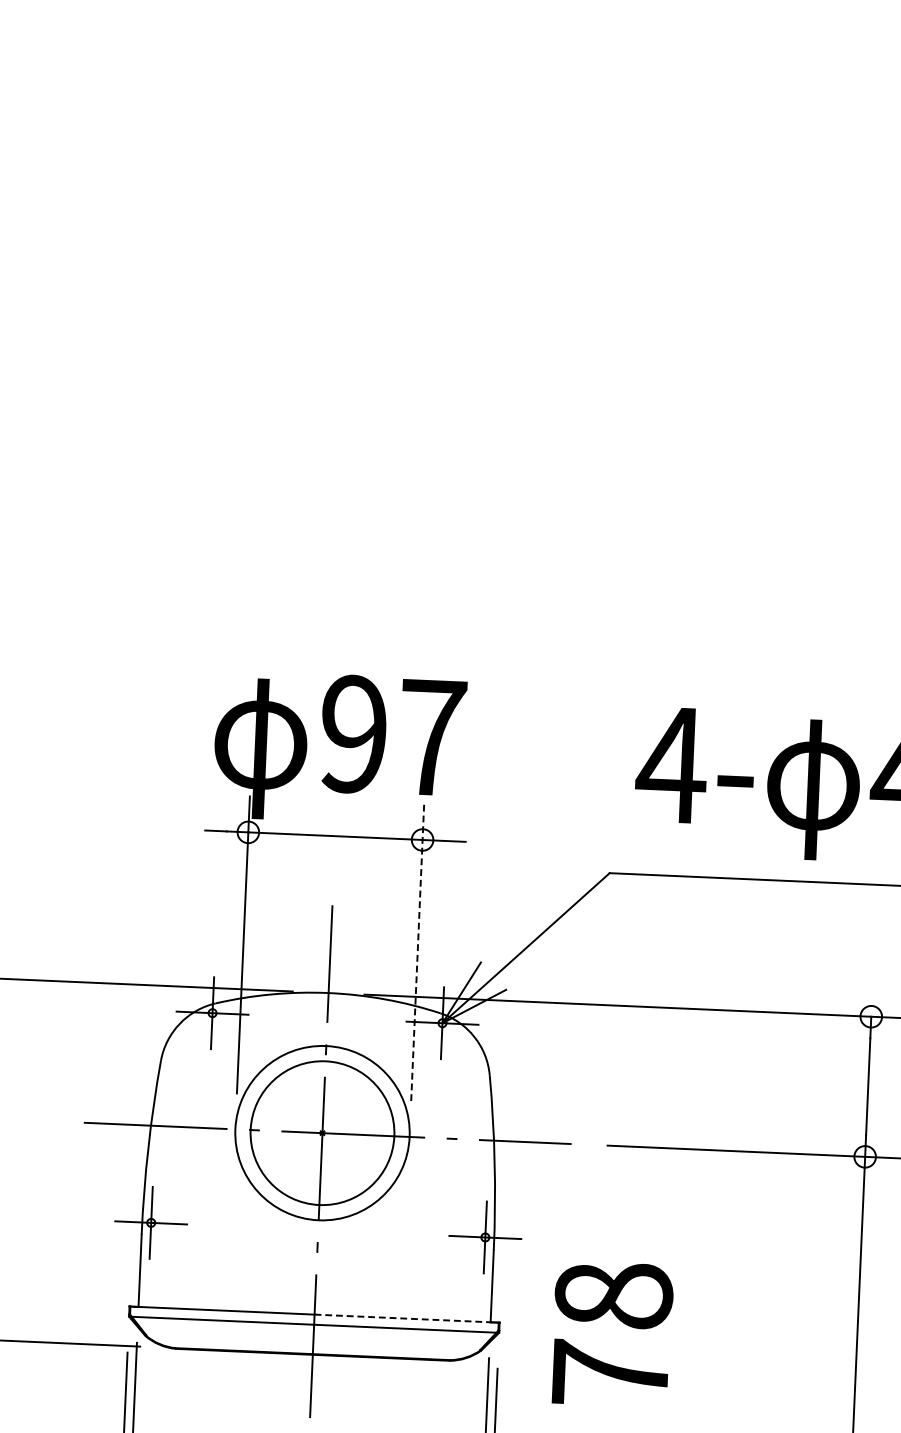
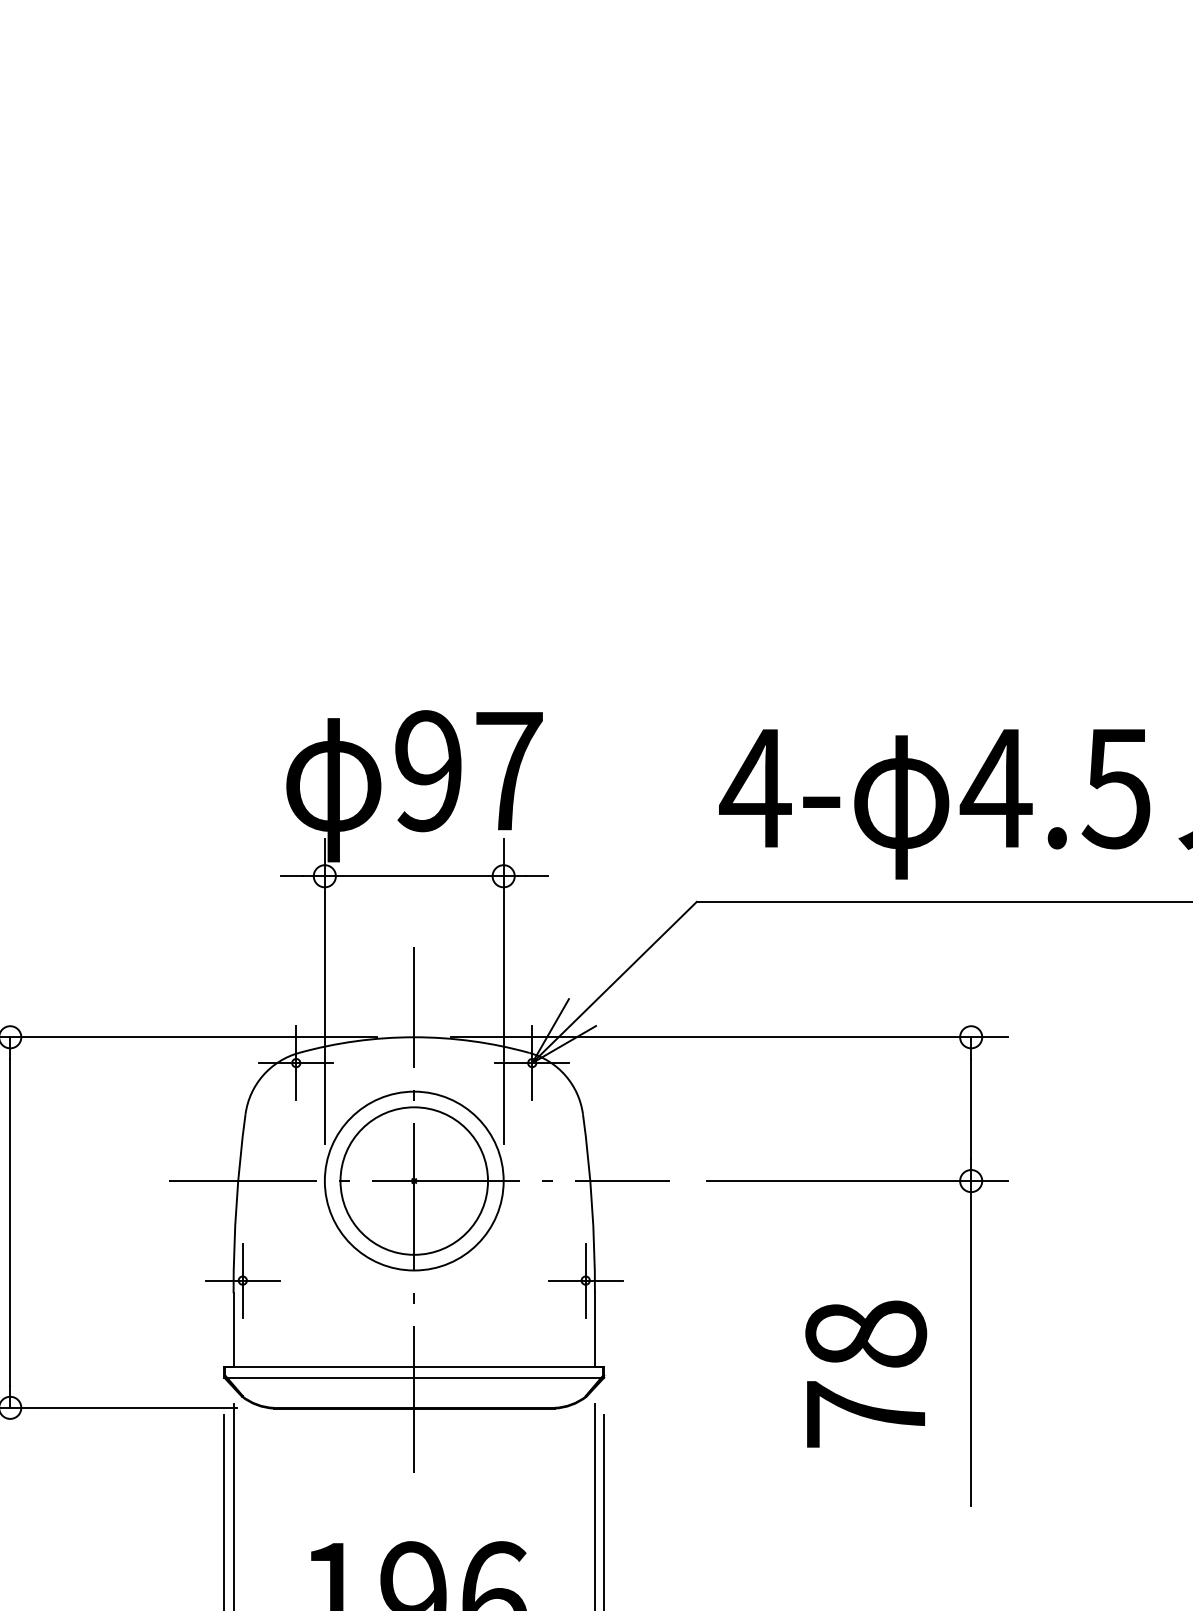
line: (417, 952) -> (503, 991), dashed -> solid
line: (403, 1318) -> (505, 1367), dashed -> solid
text: (612, 1333) -> (866, 1373), moved

